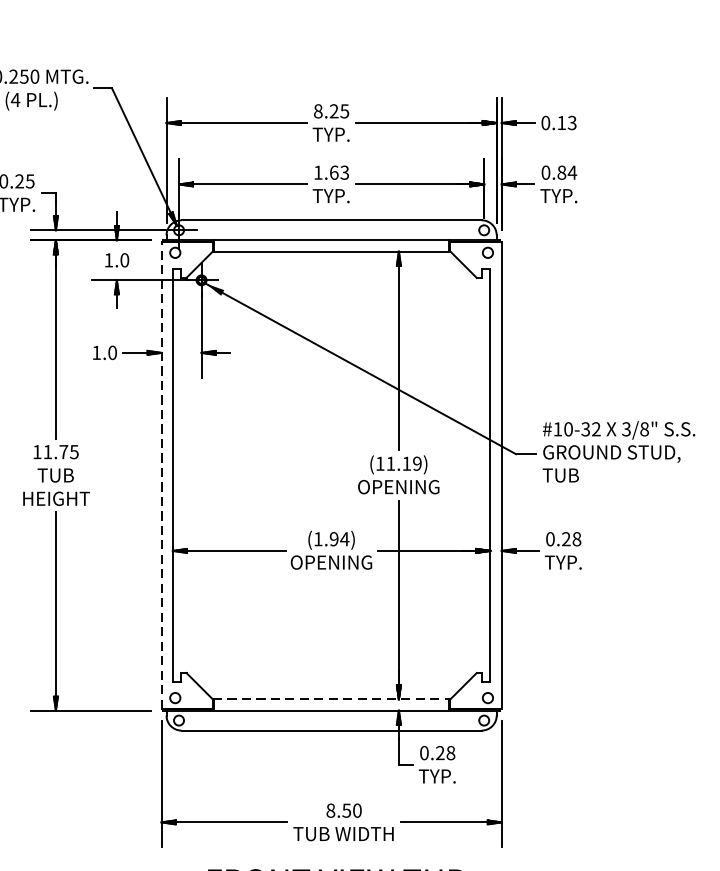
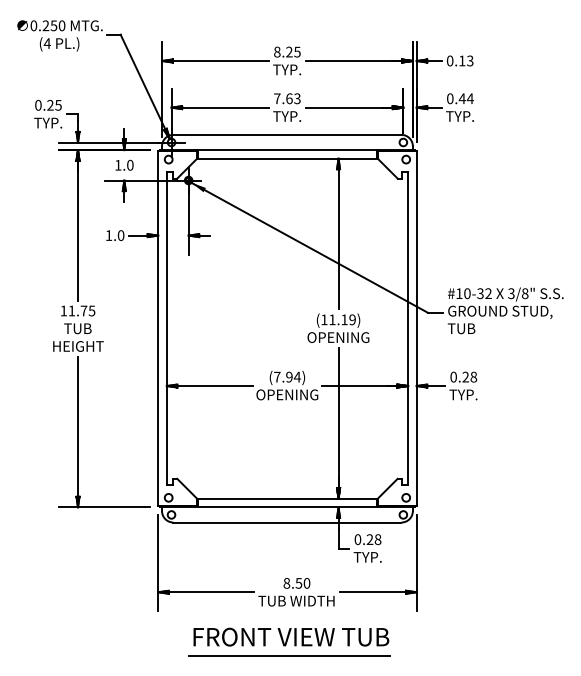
text: (318, 172) -> (277, 98), 1.63 -> 7.63
text: (560, 172) -> (461, 98), 0.84 -> 0.44
line: (161, 475) -> (158, 328), dashed -> solid
text: (318, 538) -> (277, 376), (1.94) -> (7.94)
line: (331, 698) -> (287, 498), dashed -> solid

